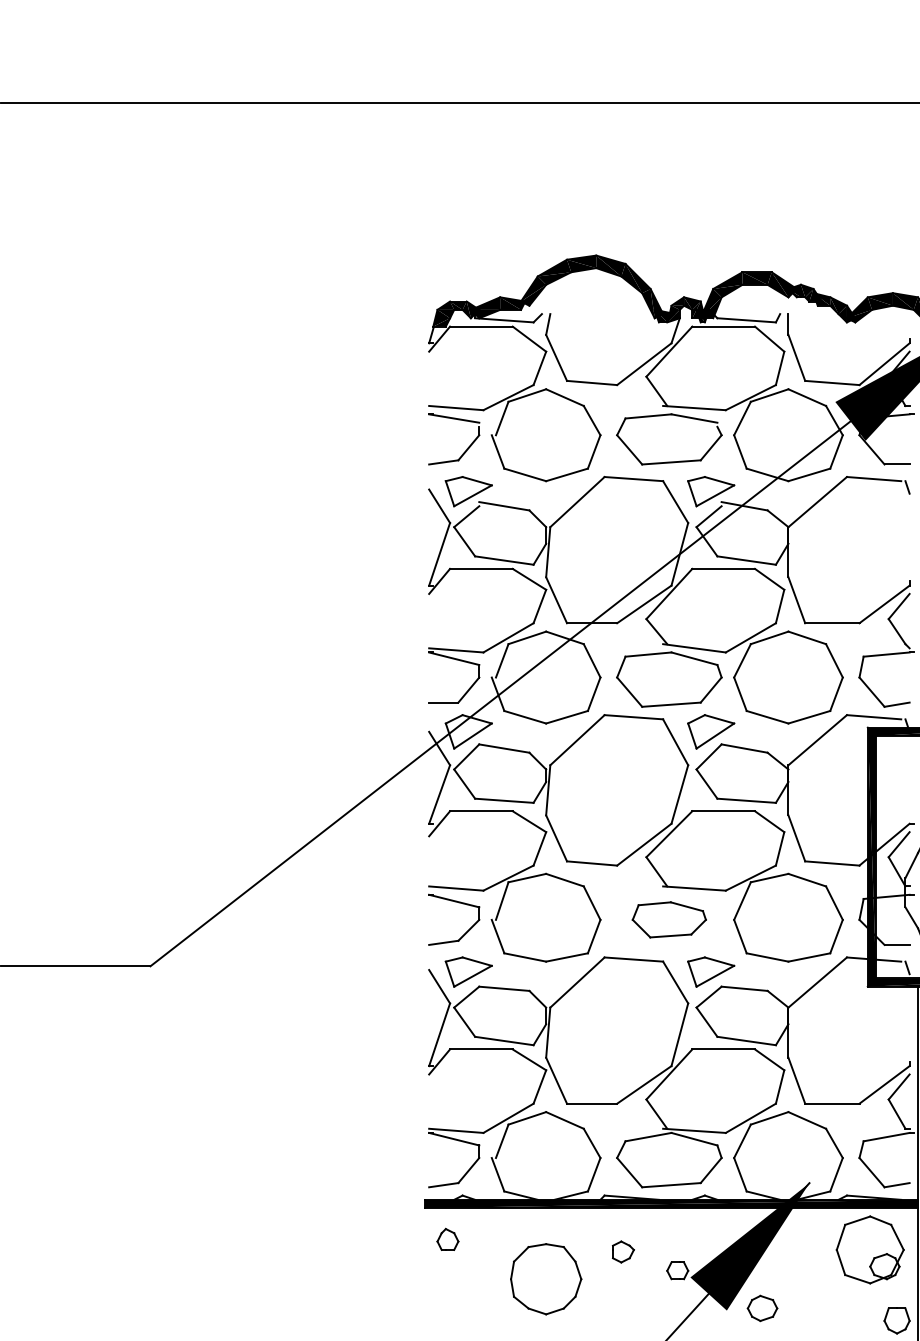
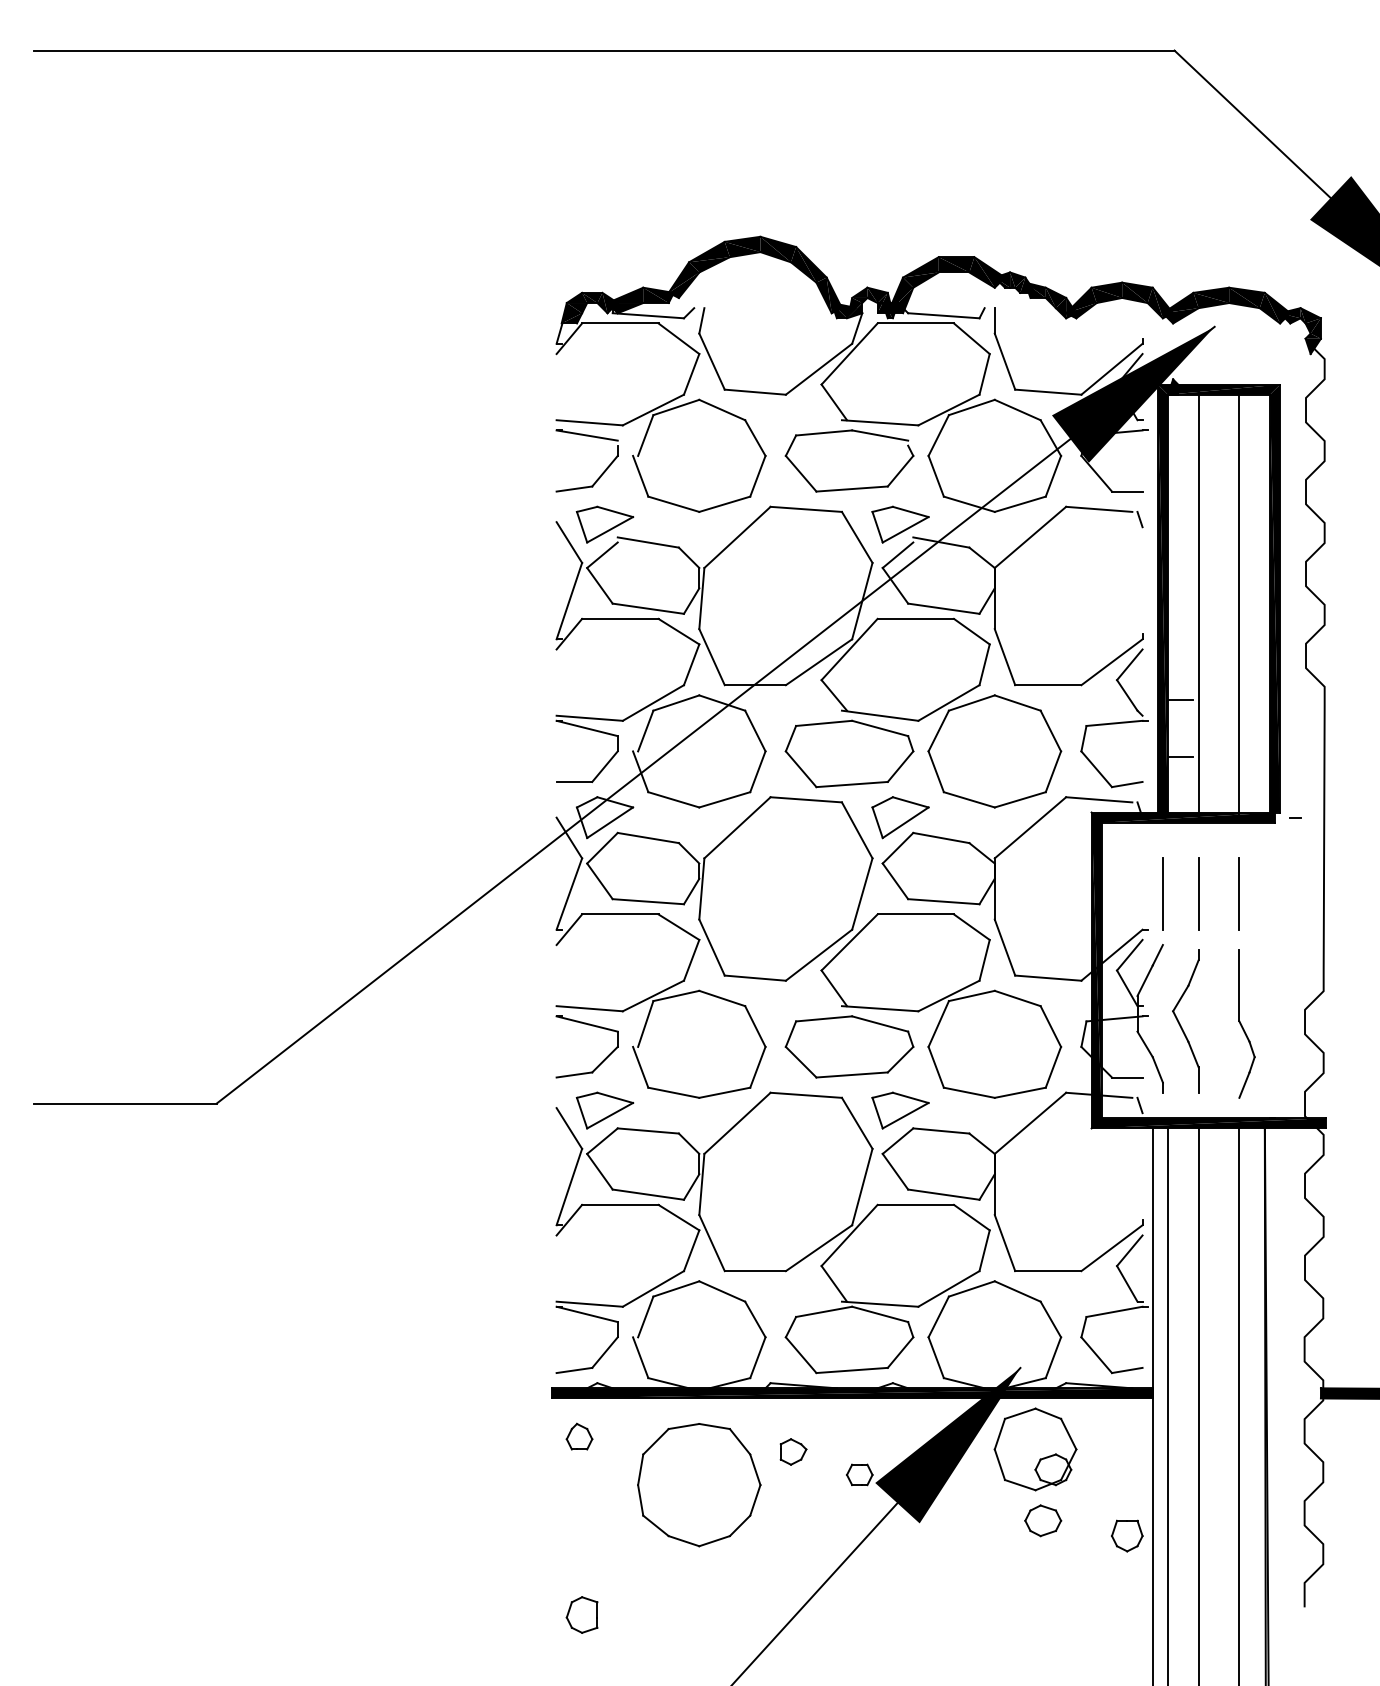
part: (669, 919) -> (849, 1046), size x1.43
part: (870, 1249) -> (1035, 1449), moved
part: (546, 1279) -> (699, 1485), size x1.43
part: (762, 1308) -> (1043, 1520), moved

